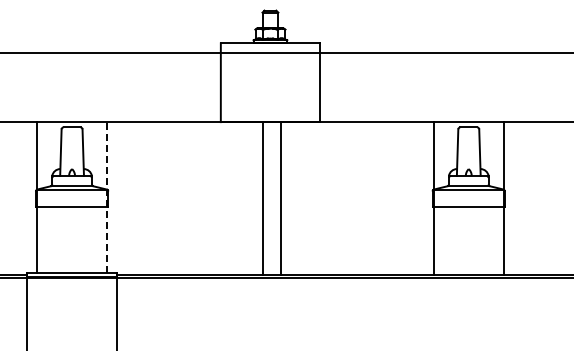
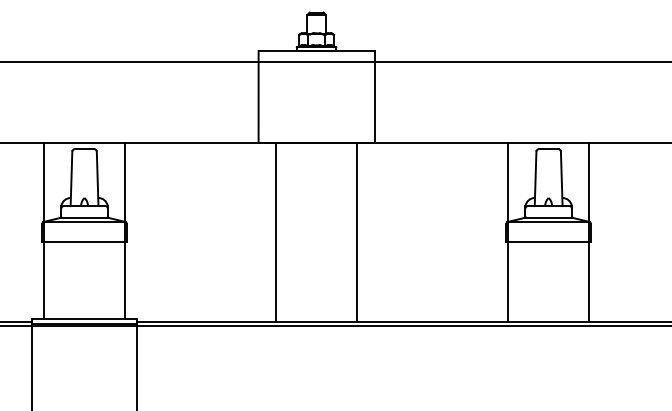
line: (106, 196) -> (124, 230), dashed -> solid
line: (262, 198) -> (275, 232), moved
line: (281, 198) -> (357, 232), moved

